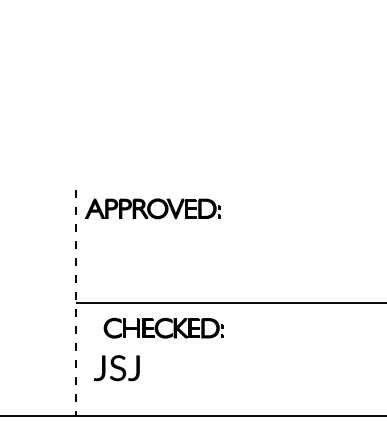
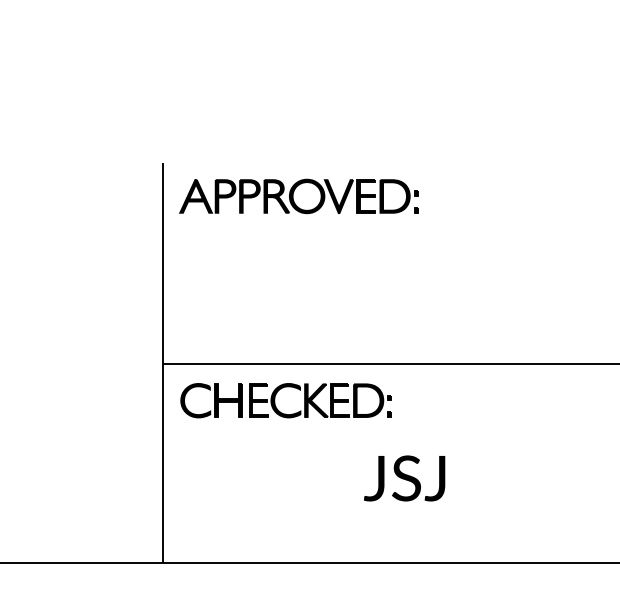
line: (76, 303) -> (163, 363), dashed -> solid
part: (163, 327) -> (285, 399), moved
text: (116, 368) -> (403, 479), moved

